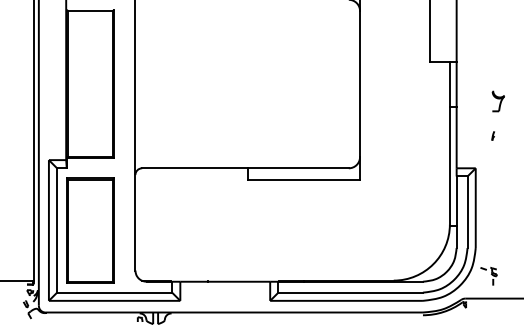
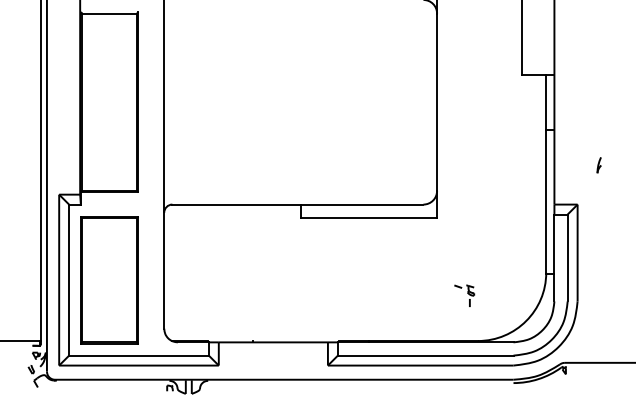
part: (497, 101) -> (604, 123), removed
part: (492, 136) -> (598, 165), size x1.4
part: (488, 276) -> (464, 295), moved

